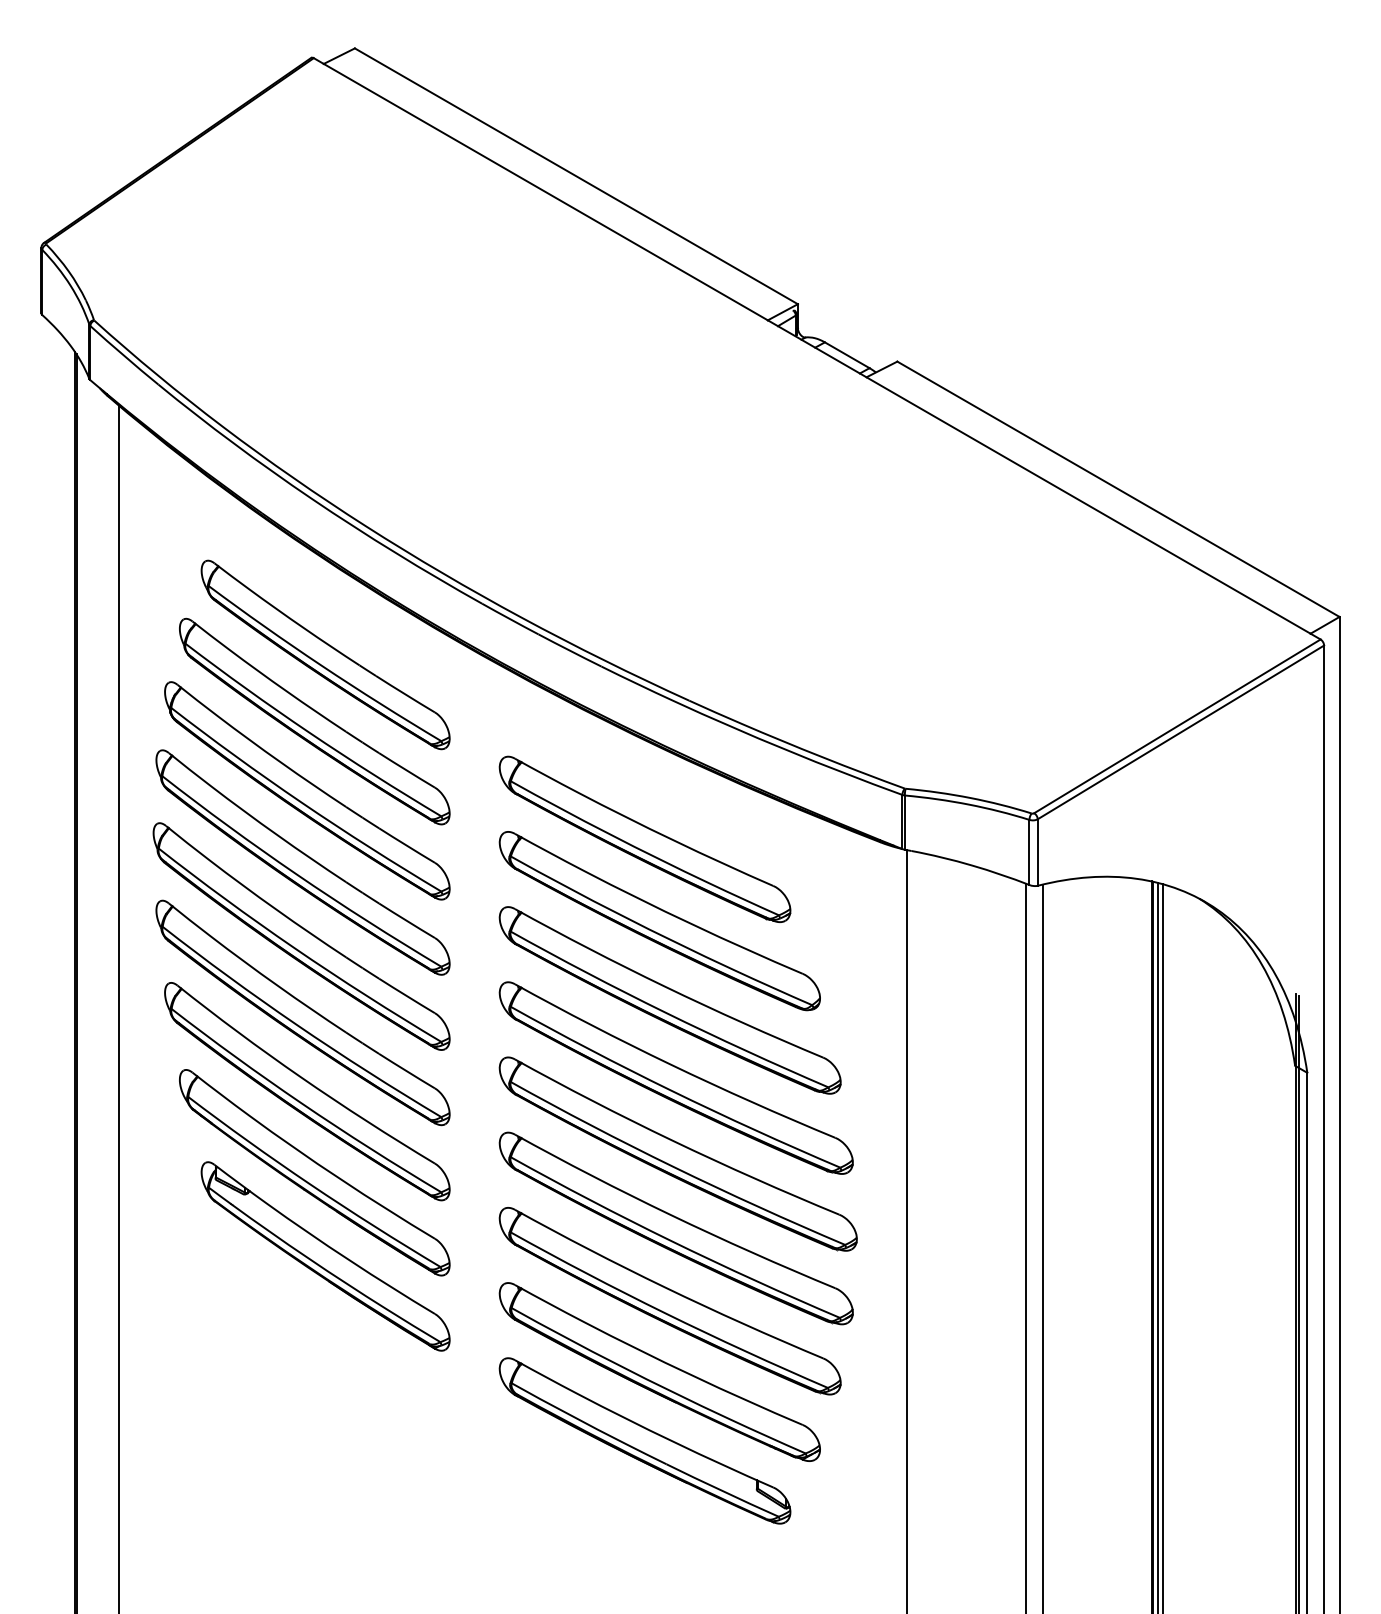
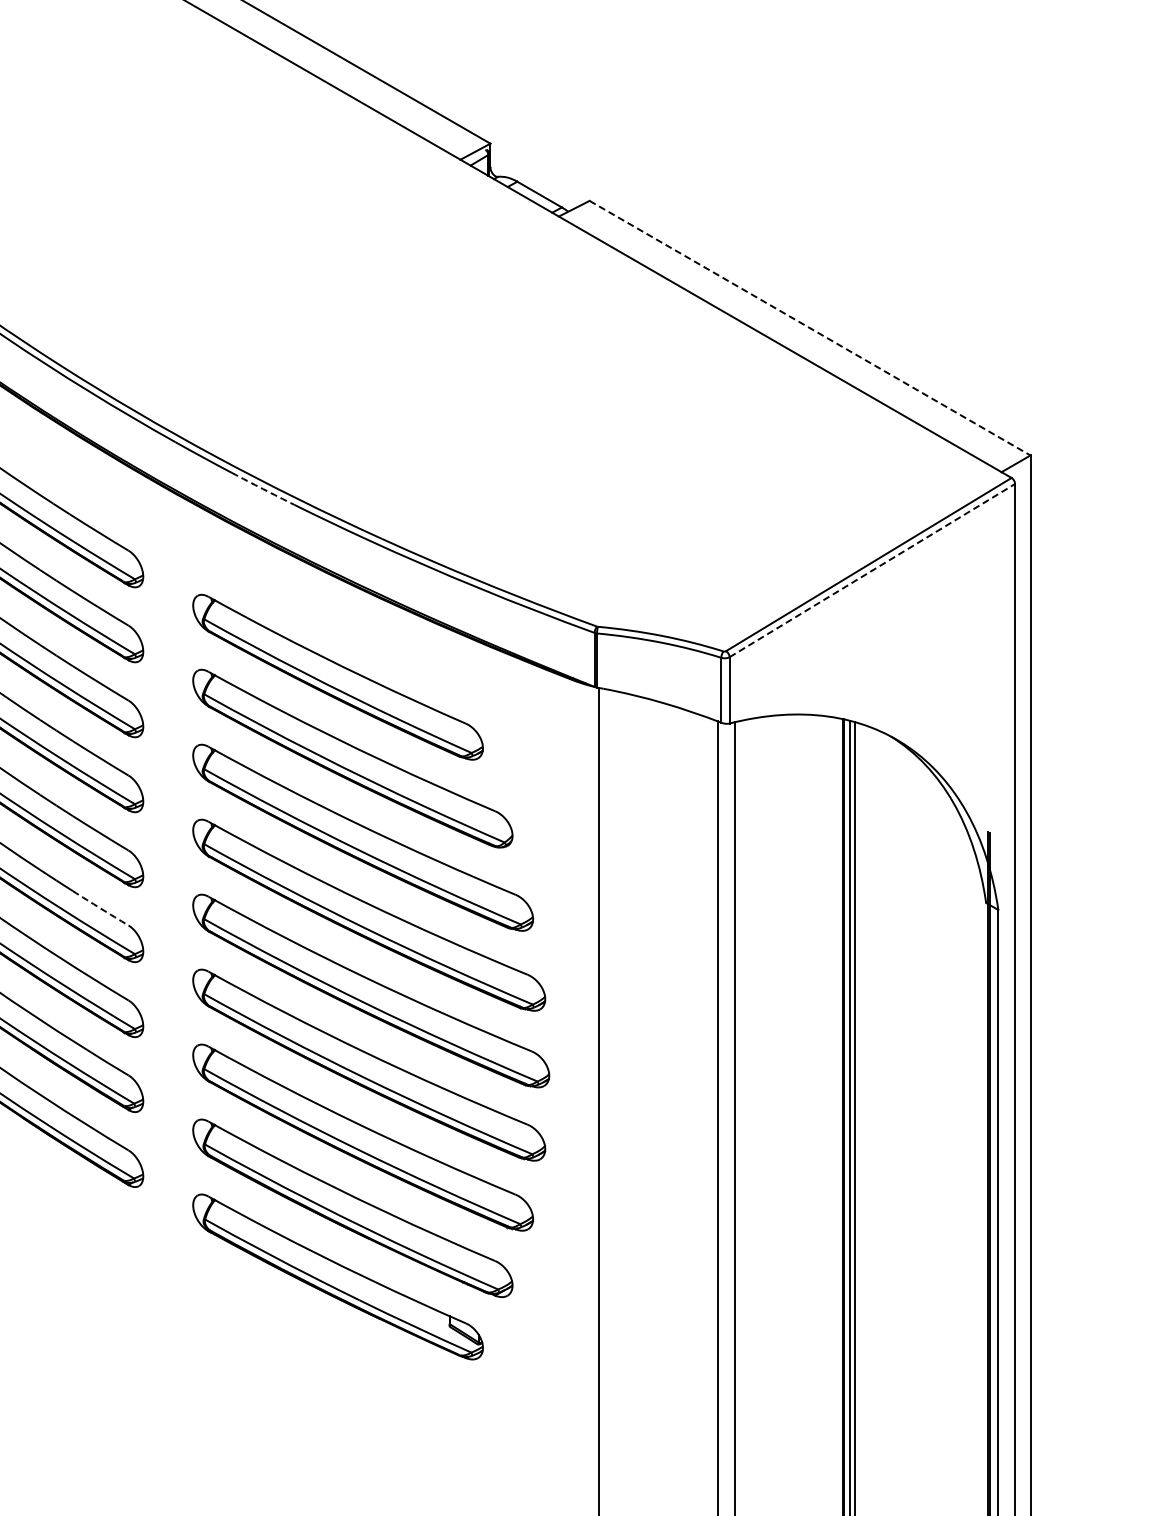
line: (1118, 489) -> (810, 328), solid -> dashed
arc: (569, 650) -> (262, 488), solid -> dashed
line: (1181, 732) -> (872, 570), solid -> dashed
arc: (406, 1071) -> (100, 908), solid -> dashed

